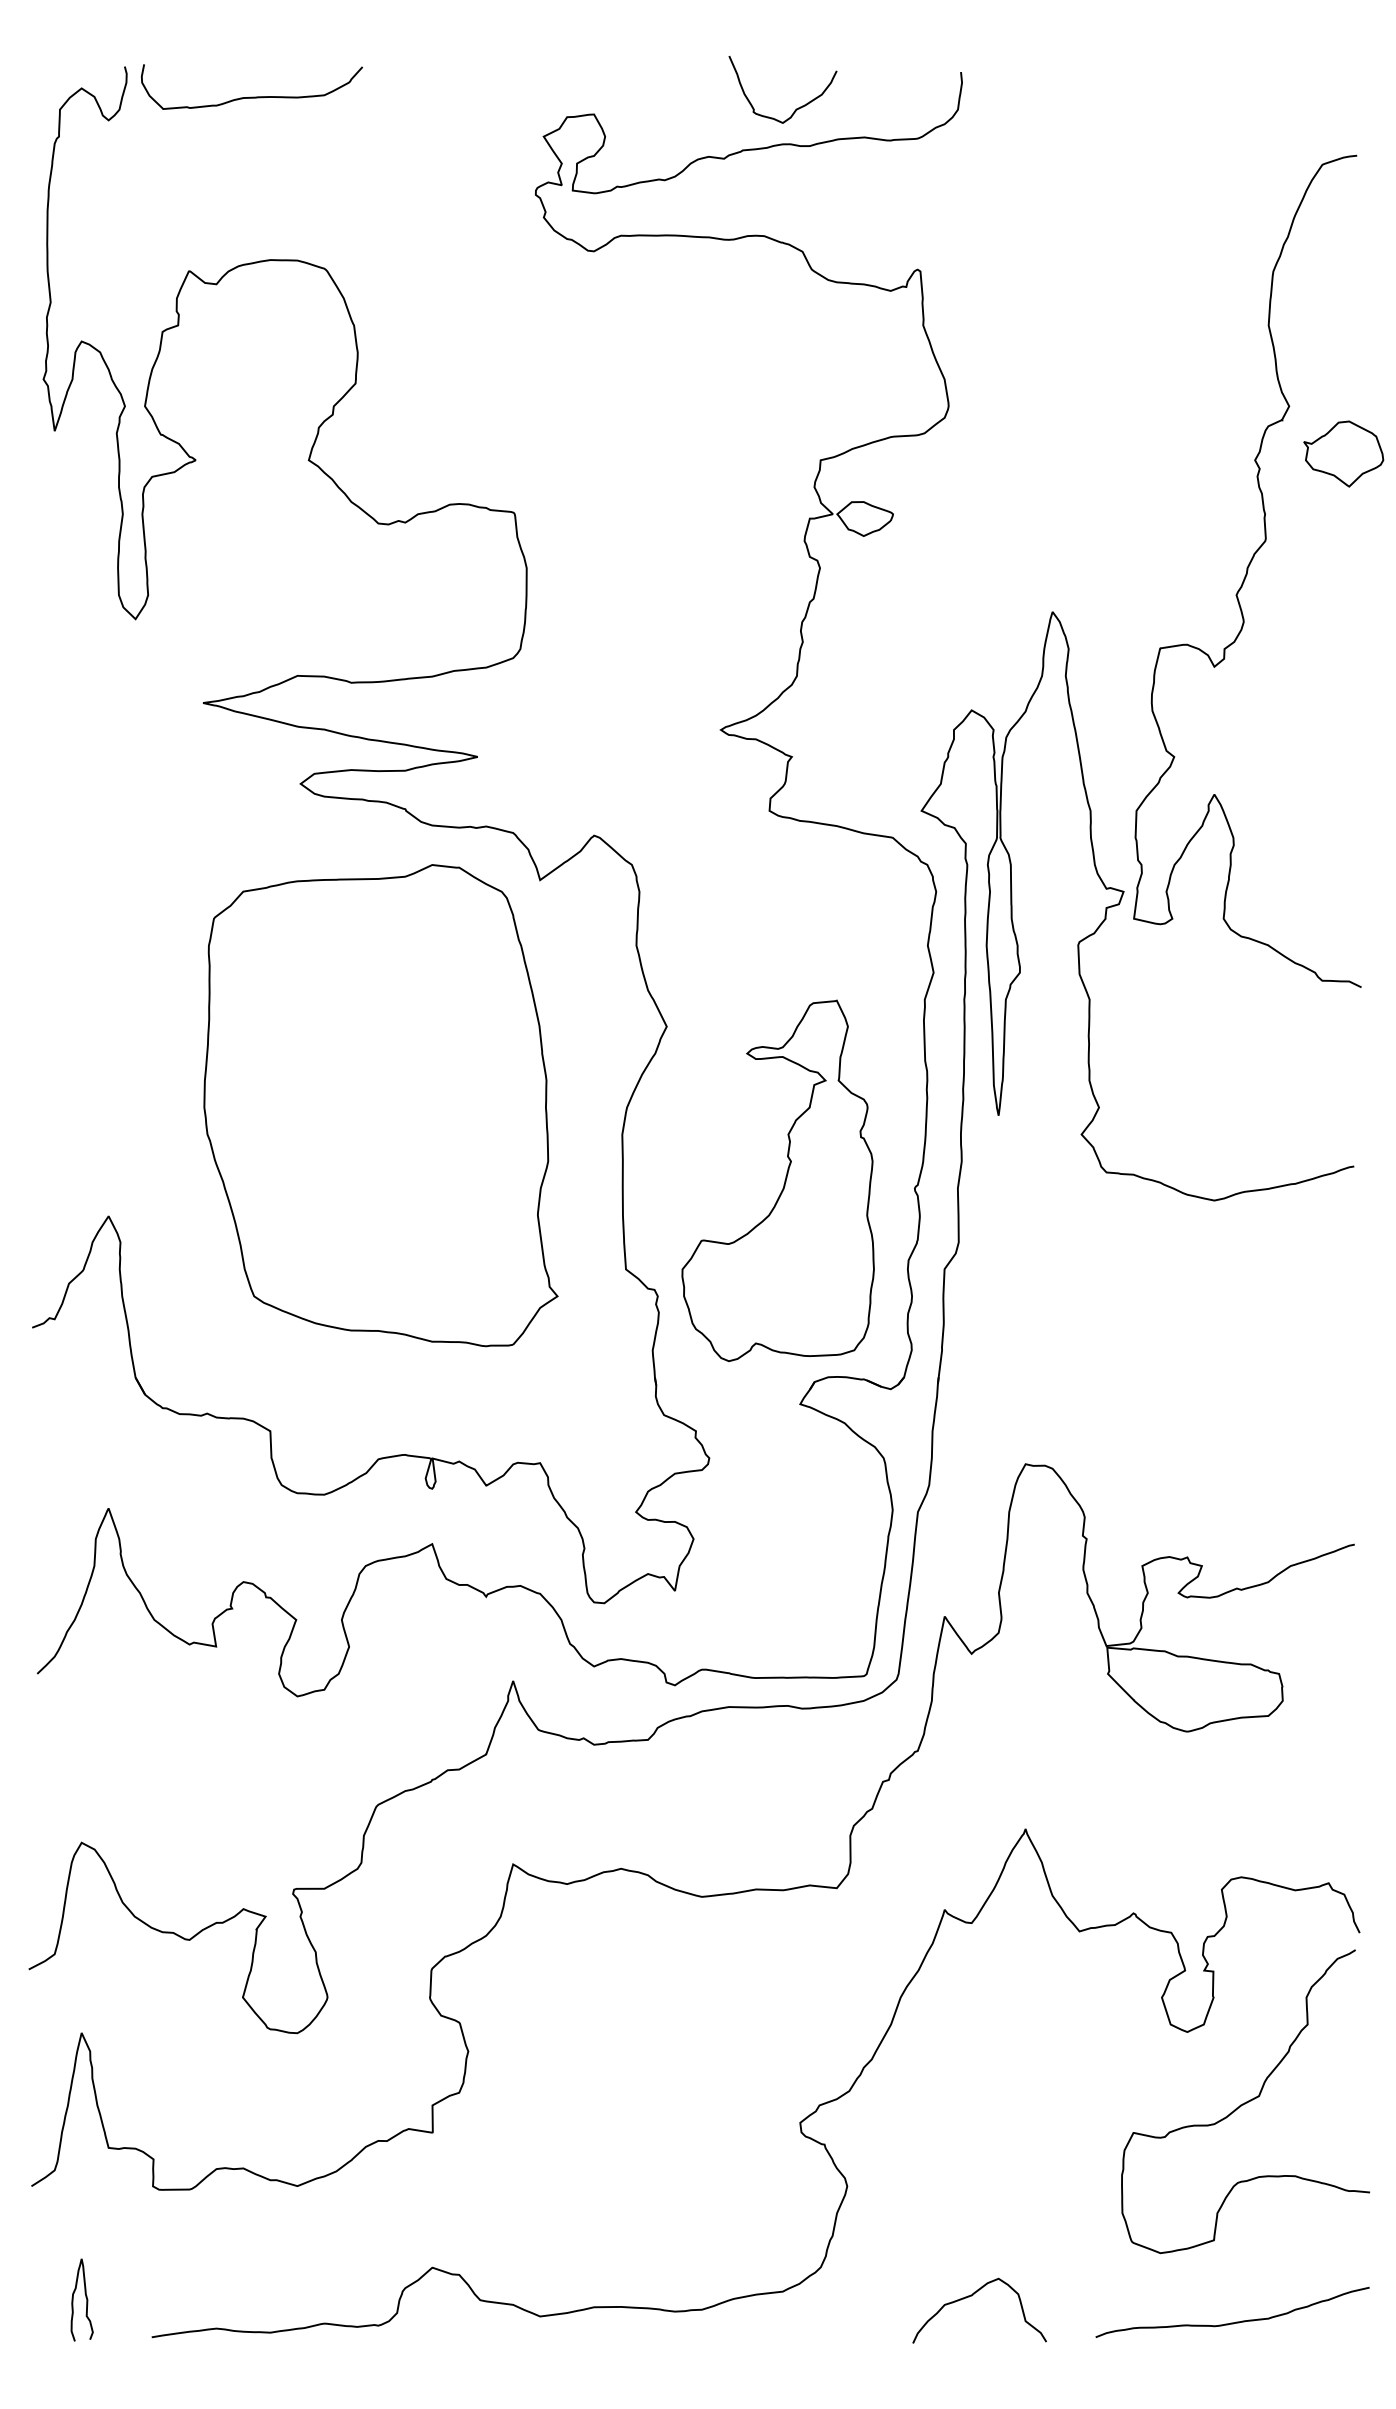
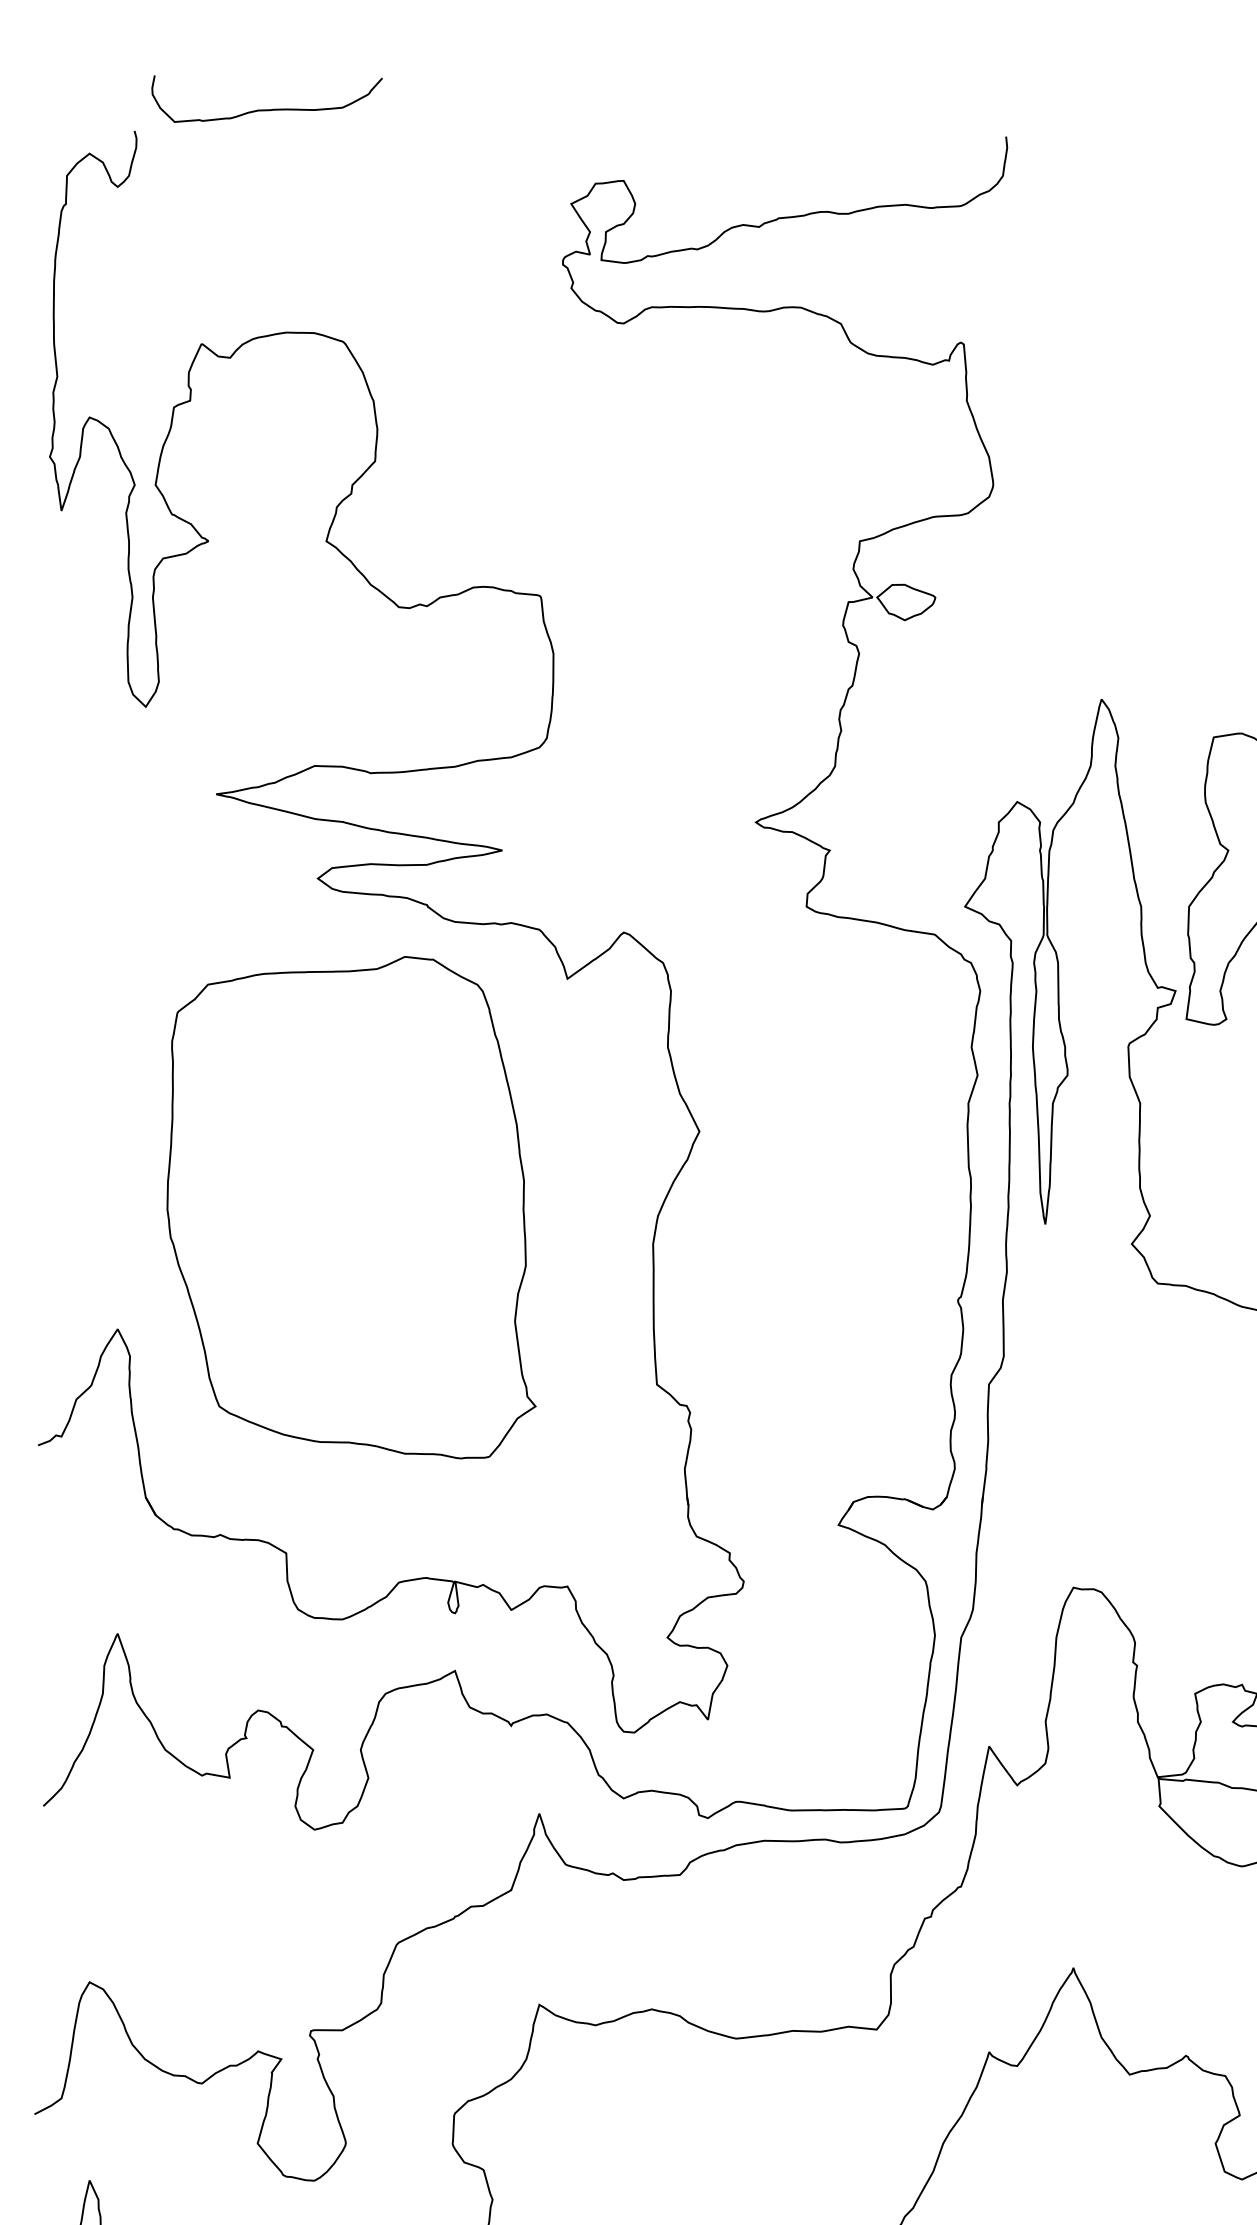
curve: (251, 96) -> (266, 108), moved
curve: (796, 108) -> (834, 174), removed
part: (380, 1105) -> (351, 1207), moved
part: (784, 1180) -> (822, 1291), removed

